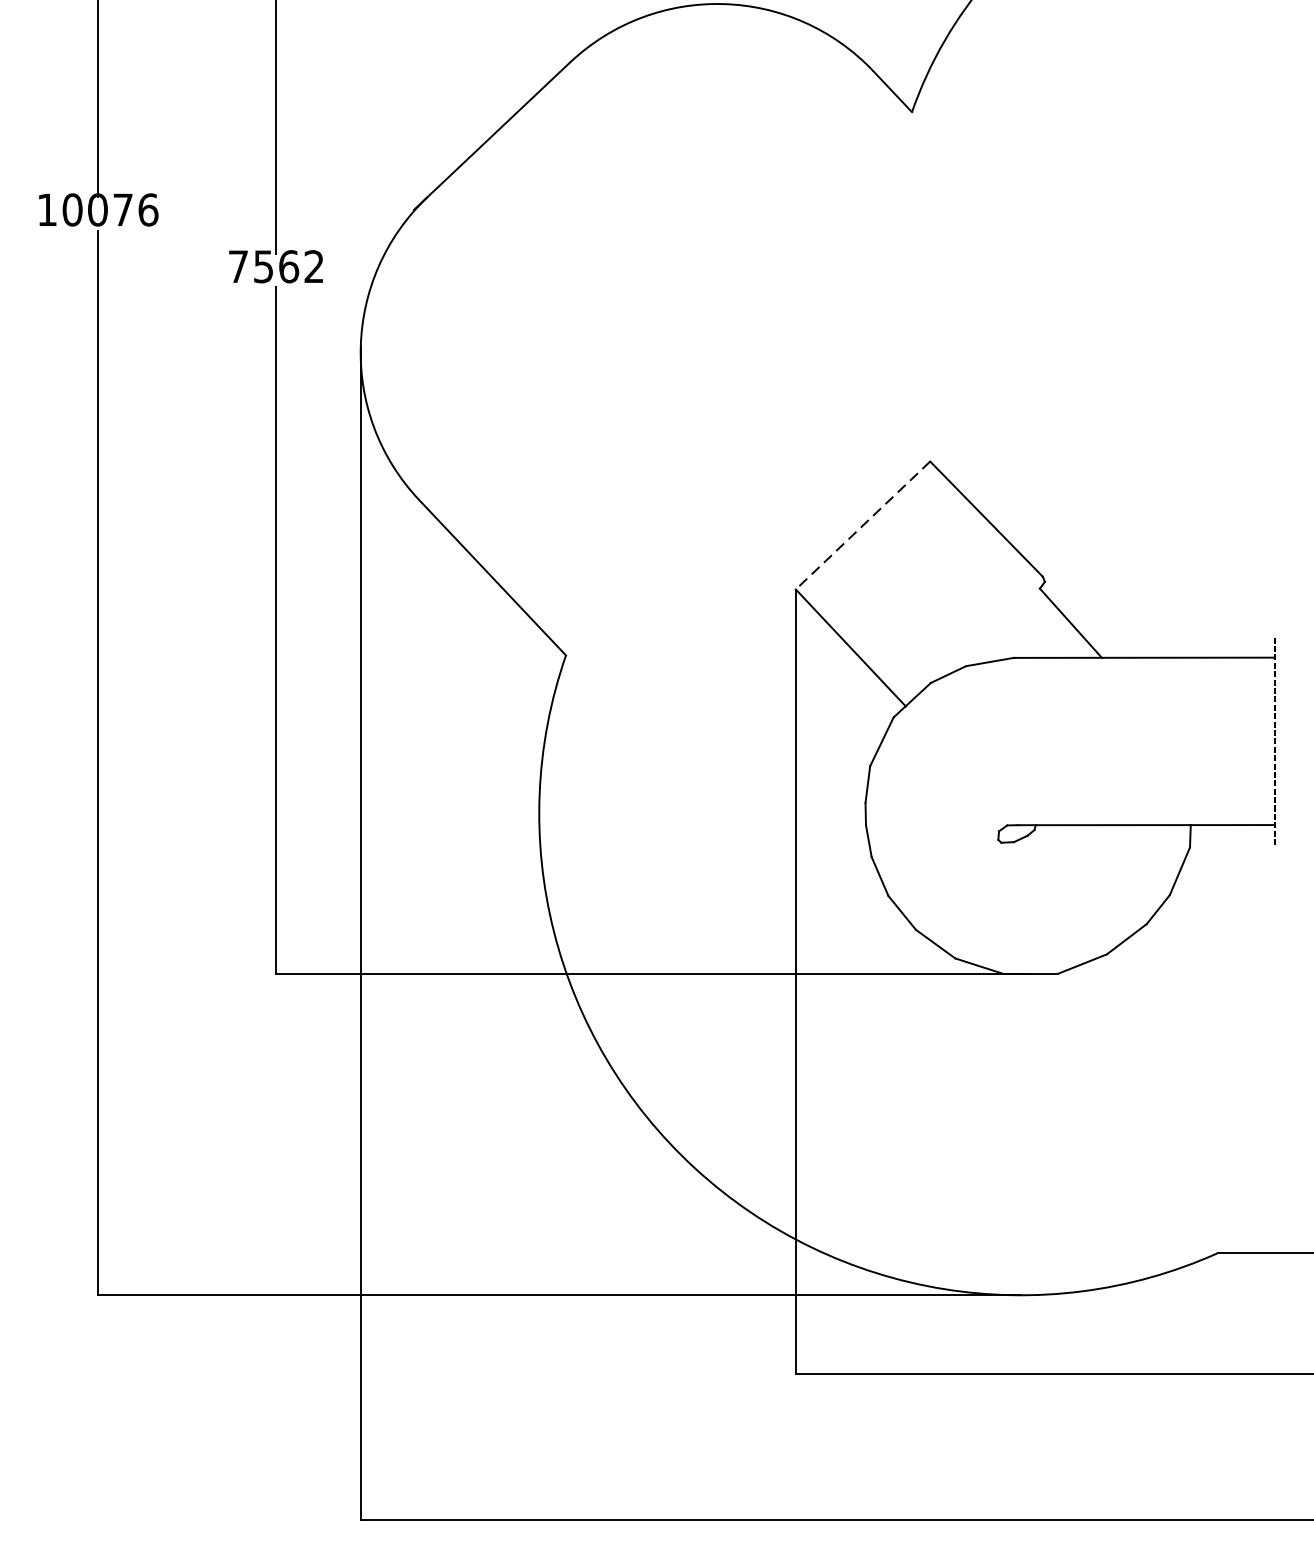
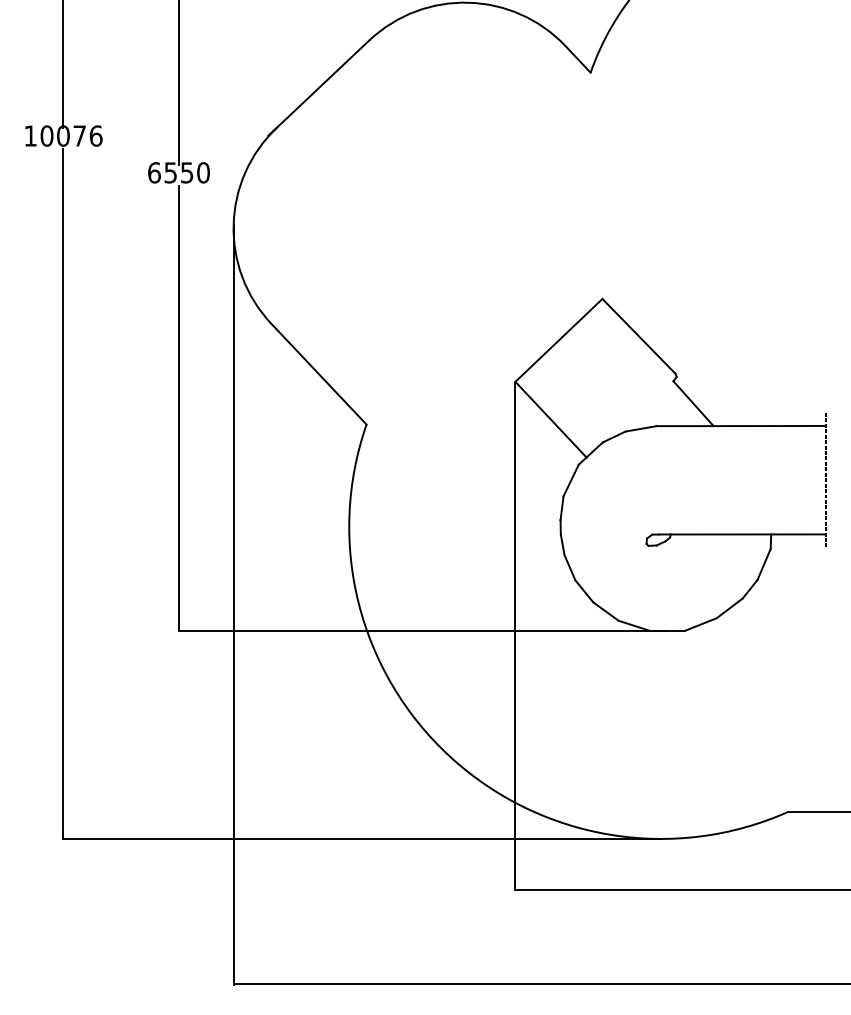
text: (275, 266) -> (178, 172), 7562 -> 6550
line: (862, 525) -> (558, 340), dashed -> solid

